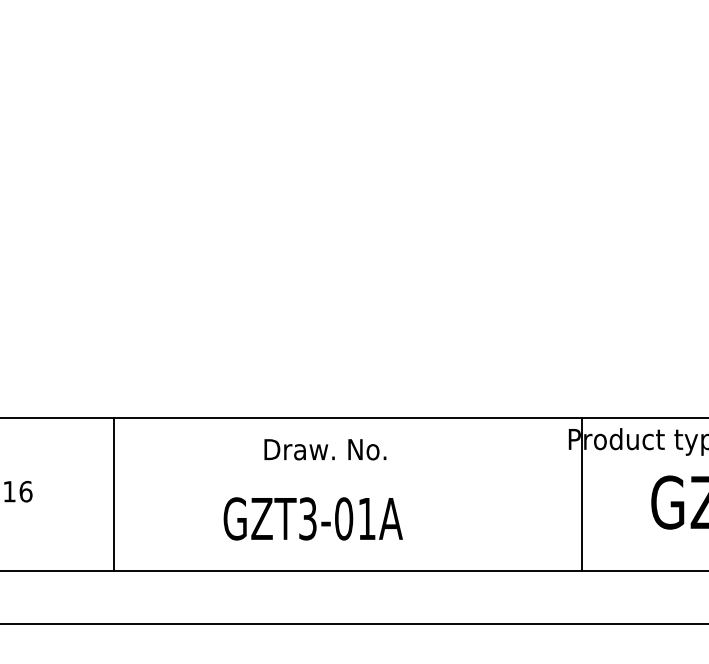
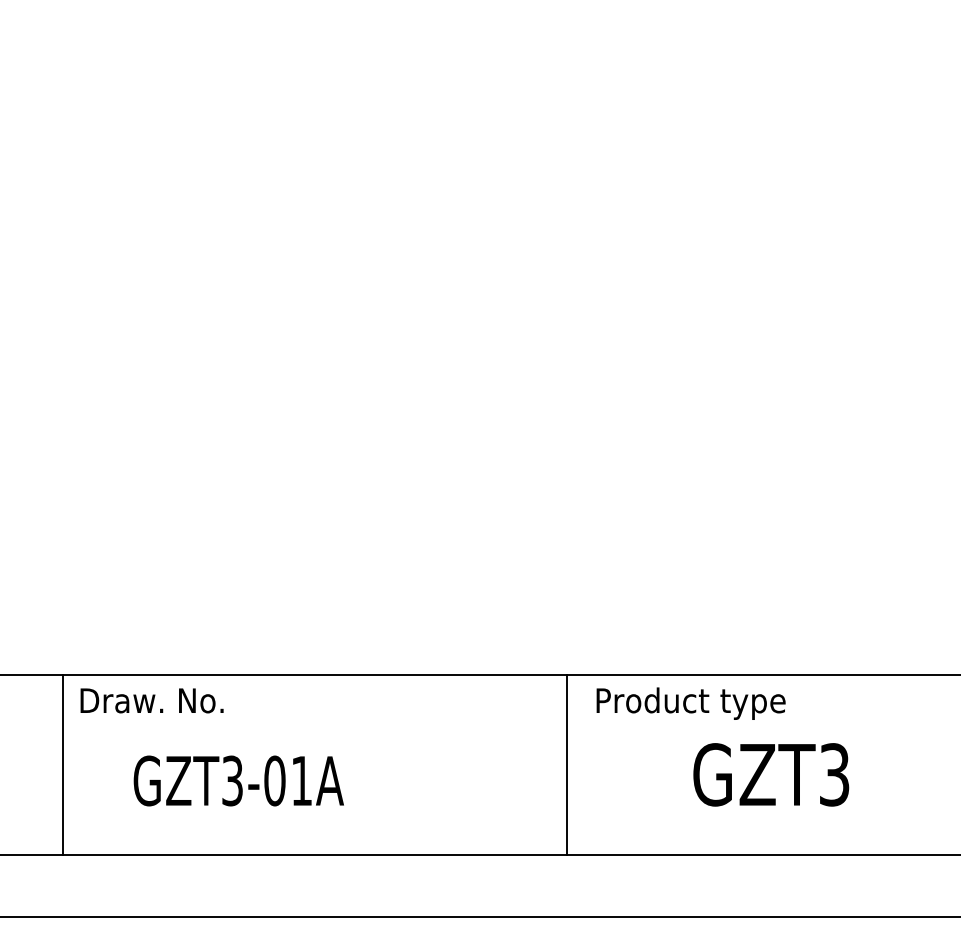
text: (324, 449) -> (151, 700), moved
line: (581, 494) -> (566, 765), moved
text: (312, 518) -> (238, 780), moved

